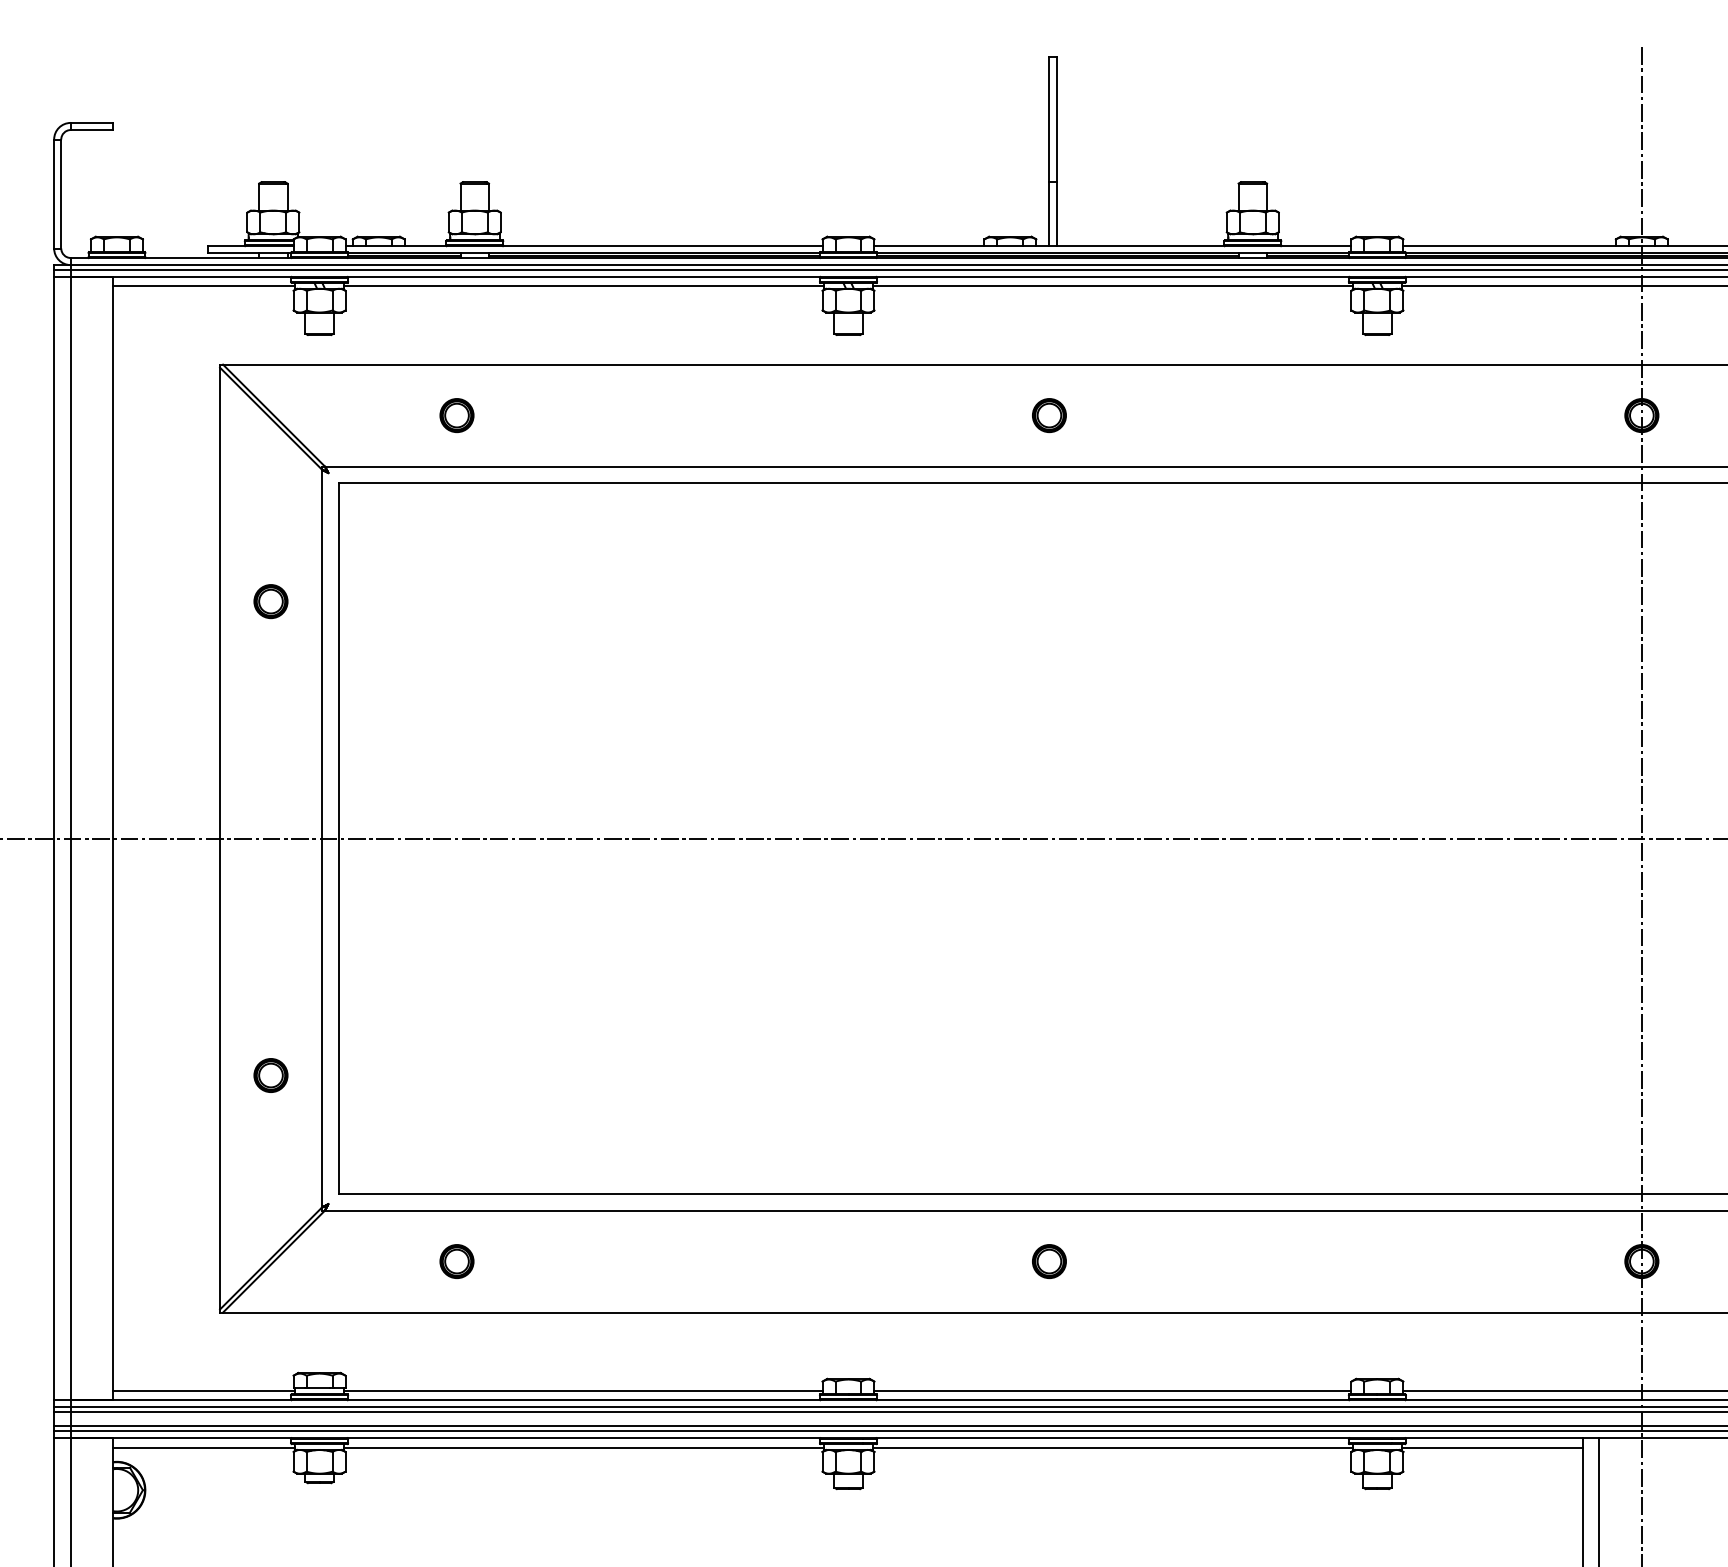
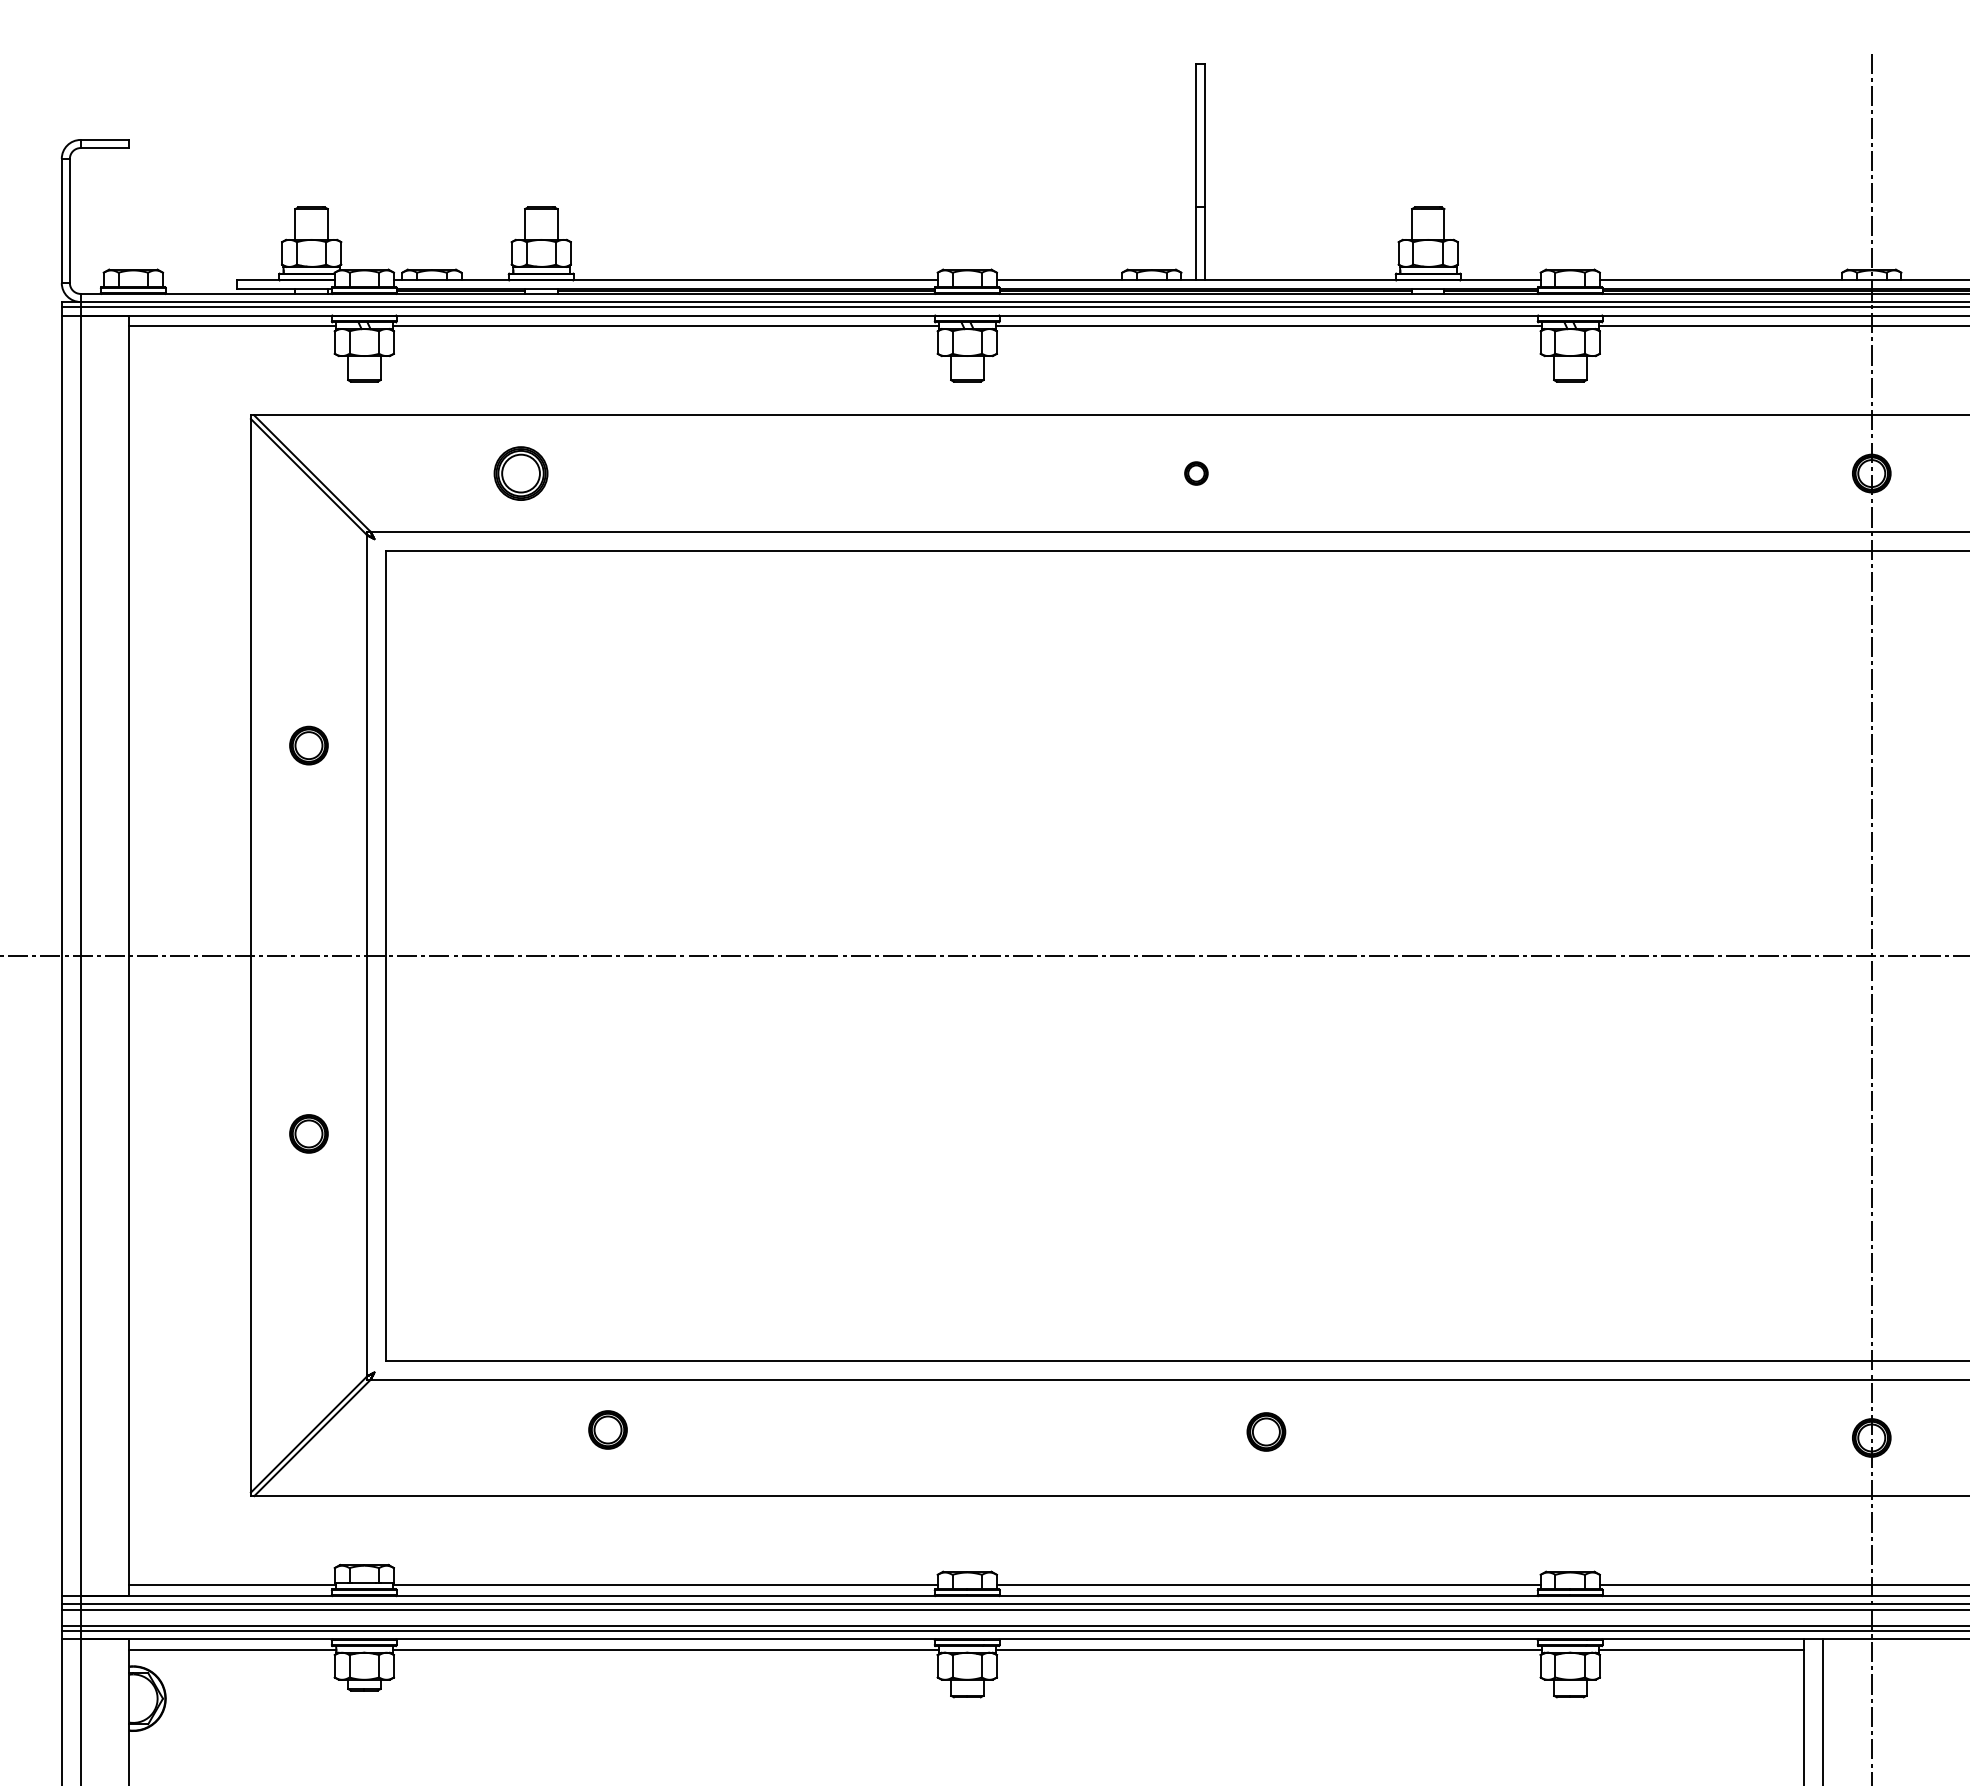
part: (456, 415) -> (520, 473), size x1.4
part: (1049, 415) -> (1196, 473), size x0.6
part: (270, 601) -> (308, 745), moved
part: (270, 1075) -> (308, 1133), moved
part: (456, 1261) -> (607, 1429), moved
part: (1049, 1261) -> (1266, 1431), moved

